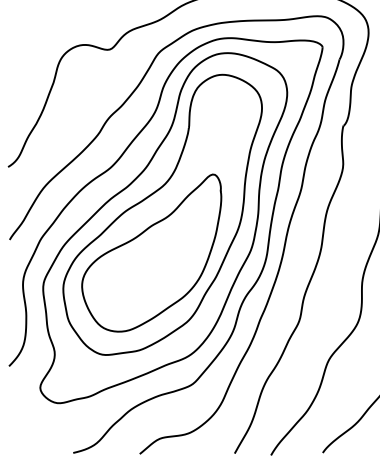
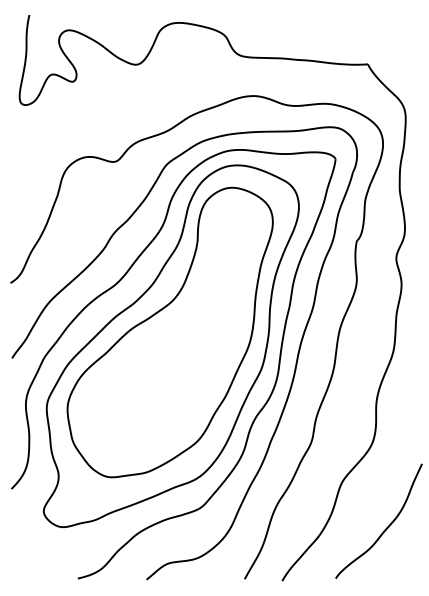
part: (151, 253) -> (158, 372), removed

